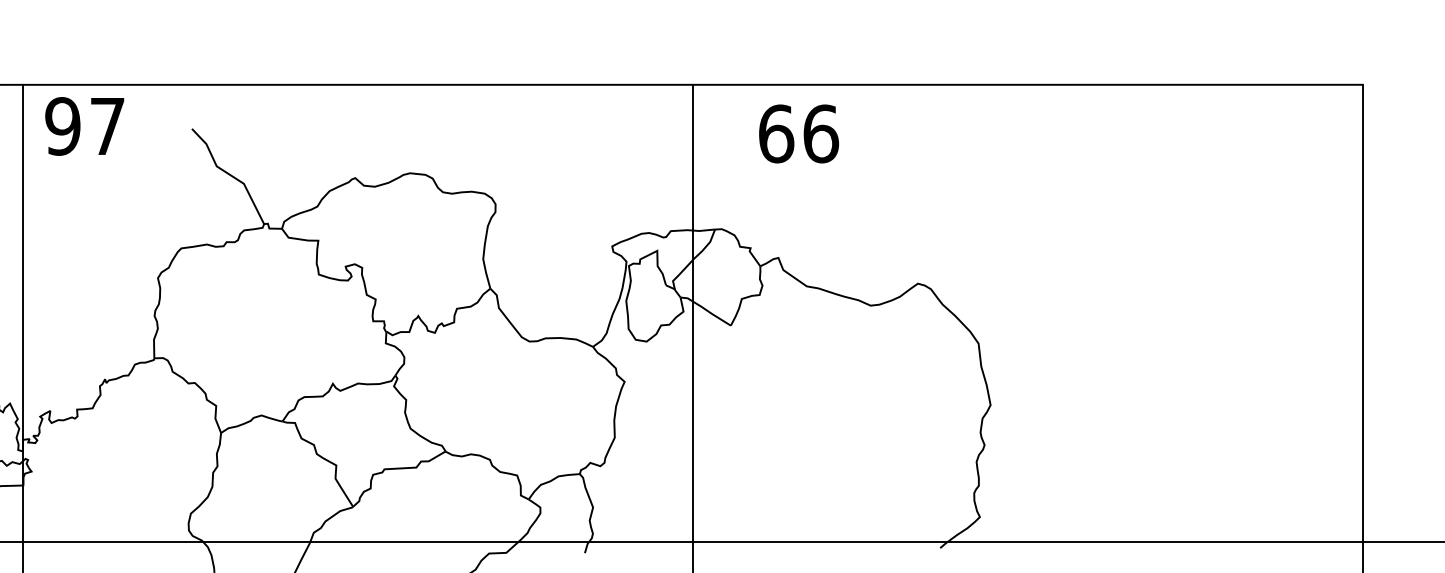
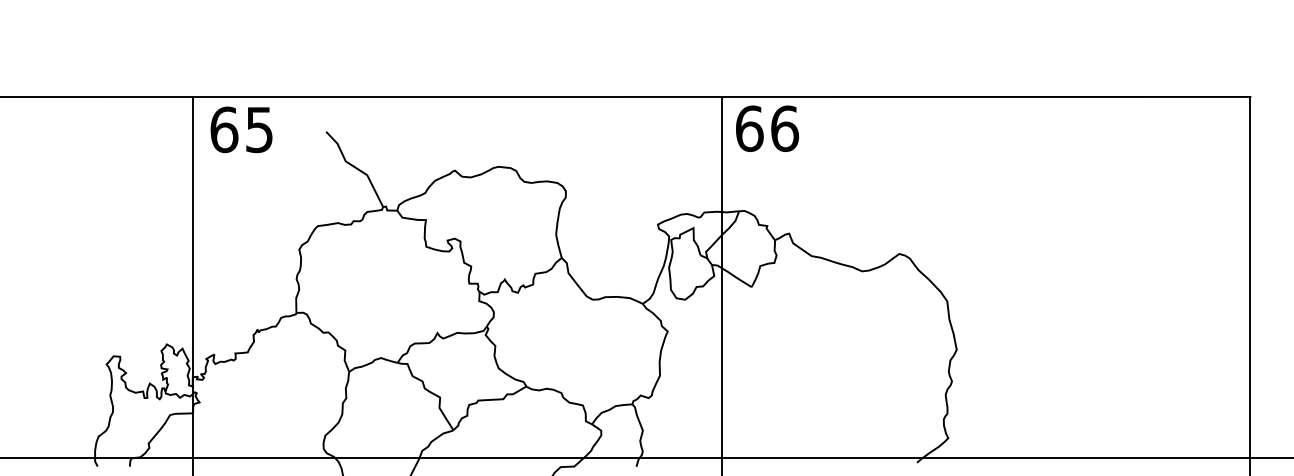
text: (84, 125) -> (241, 129), 97 -> 65
text: (799, 133) -> (767, 128), moved

